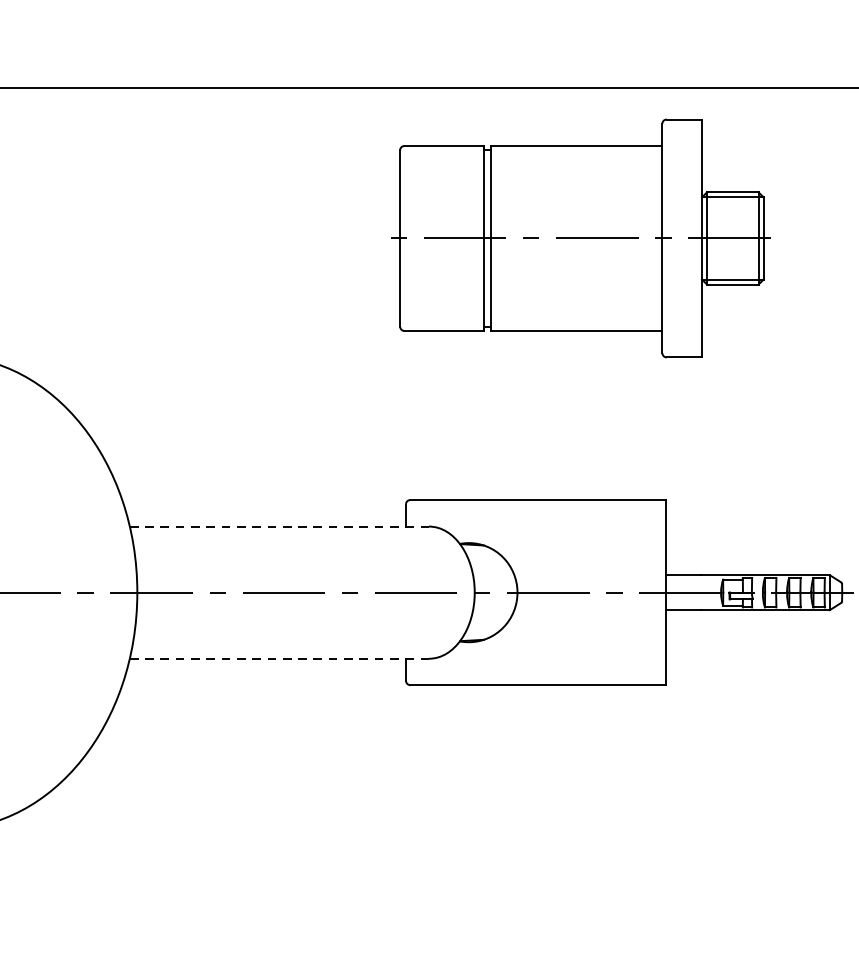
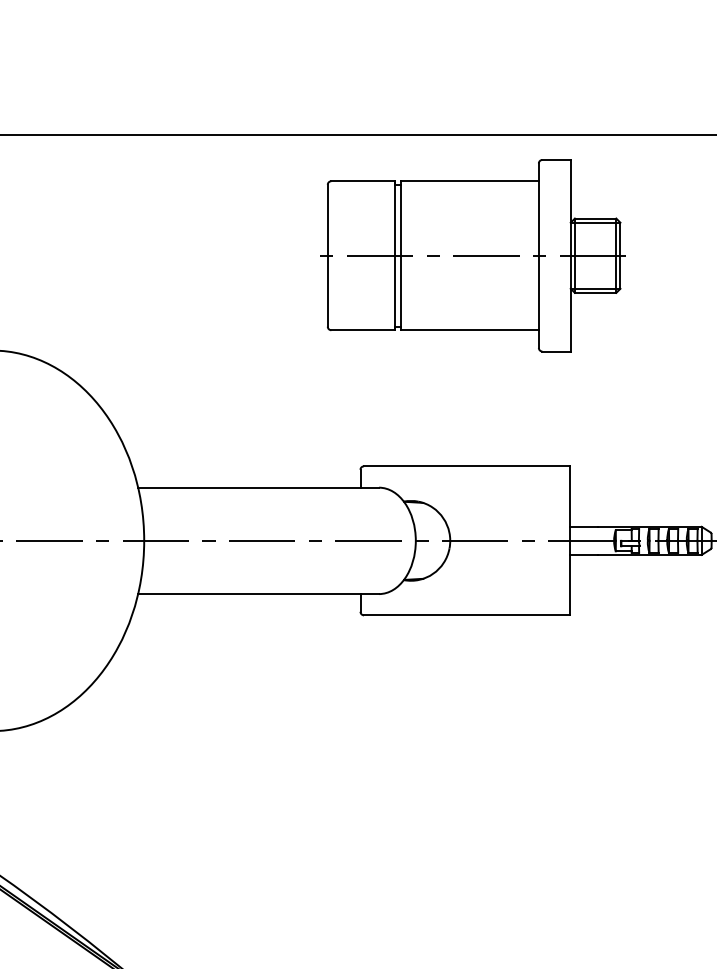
part: (579, 238) -> (472, 255), moved
line: (280, 526) -> (259, 487), dashed -> solid
line: (280, 659) -> (259, 594), dashed -> solid

